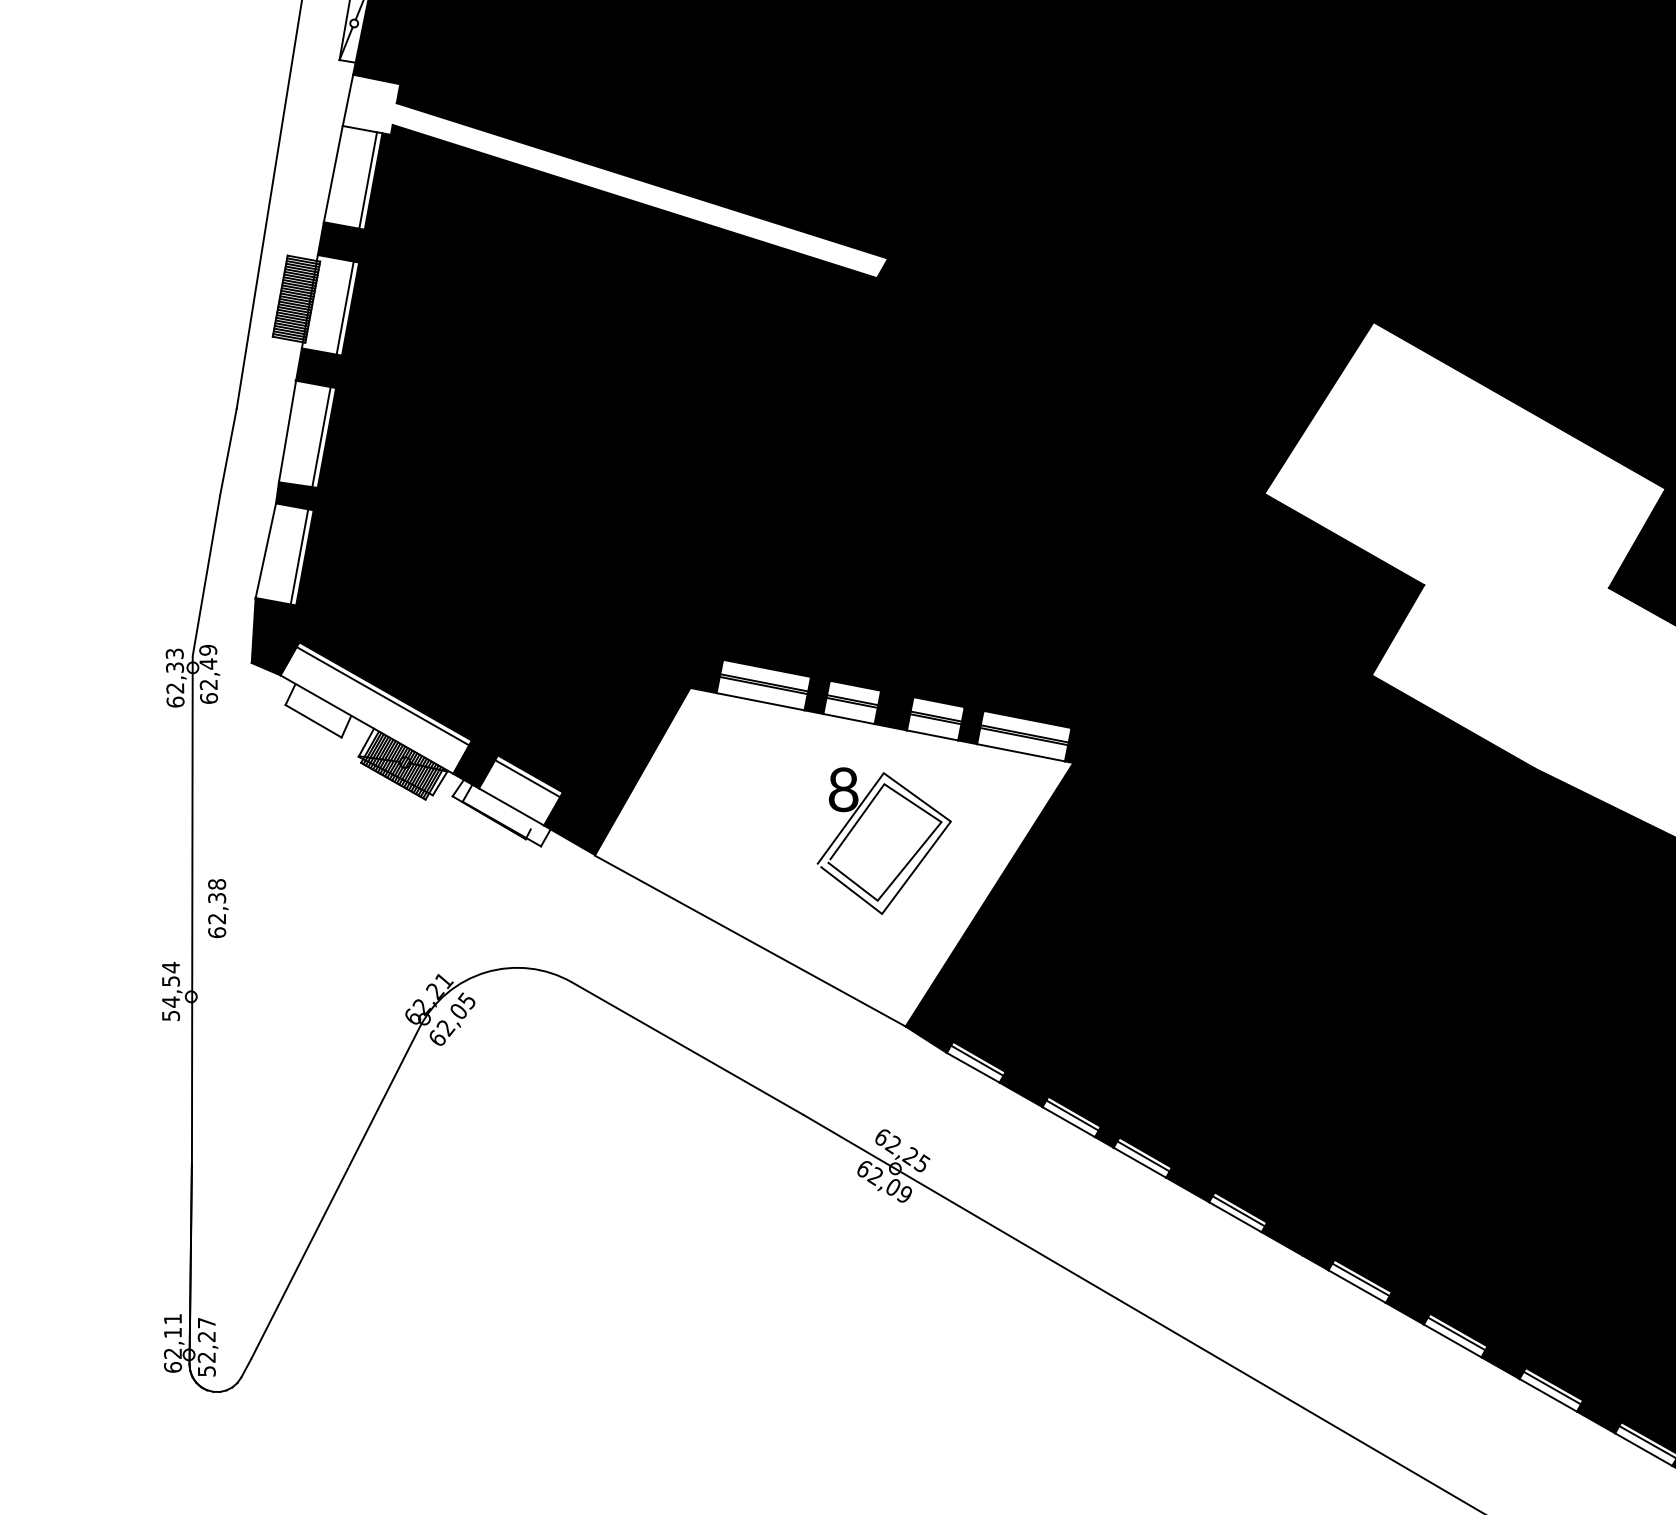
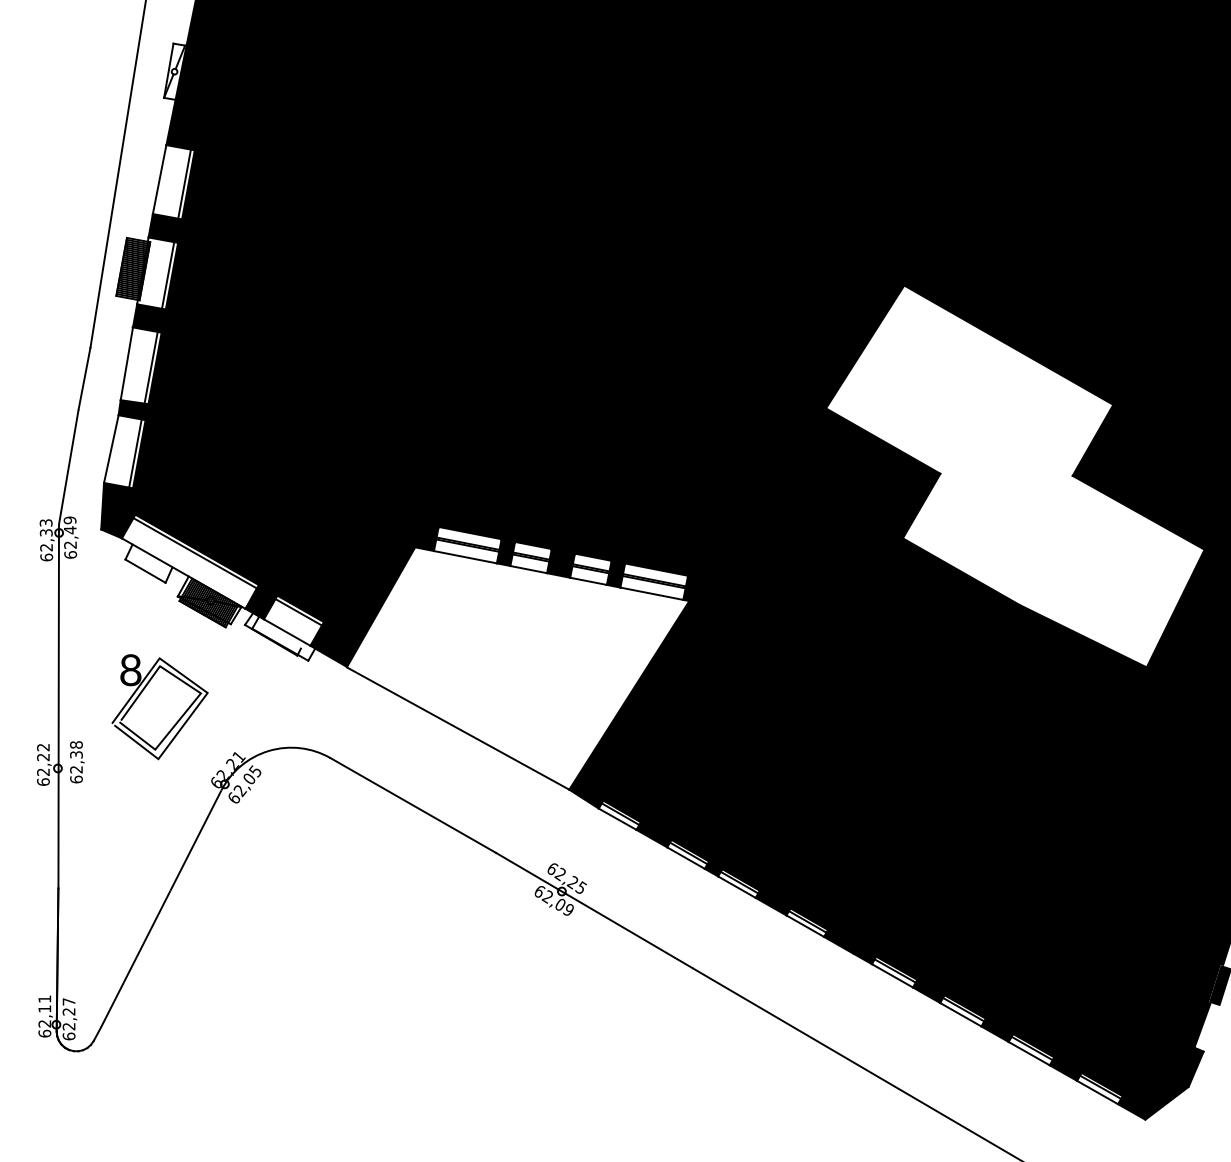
fill: (615, 176) -> (361, 181), added
part: (883, 841) -> (159, 707), moved
text: (218, 908) -> (77, 762), moved
text: (171, 991) -> (43, 764), 54,54 -> 62,22
text: (205, 1371) -> (68, 1036), 52,27 -> 62,27

